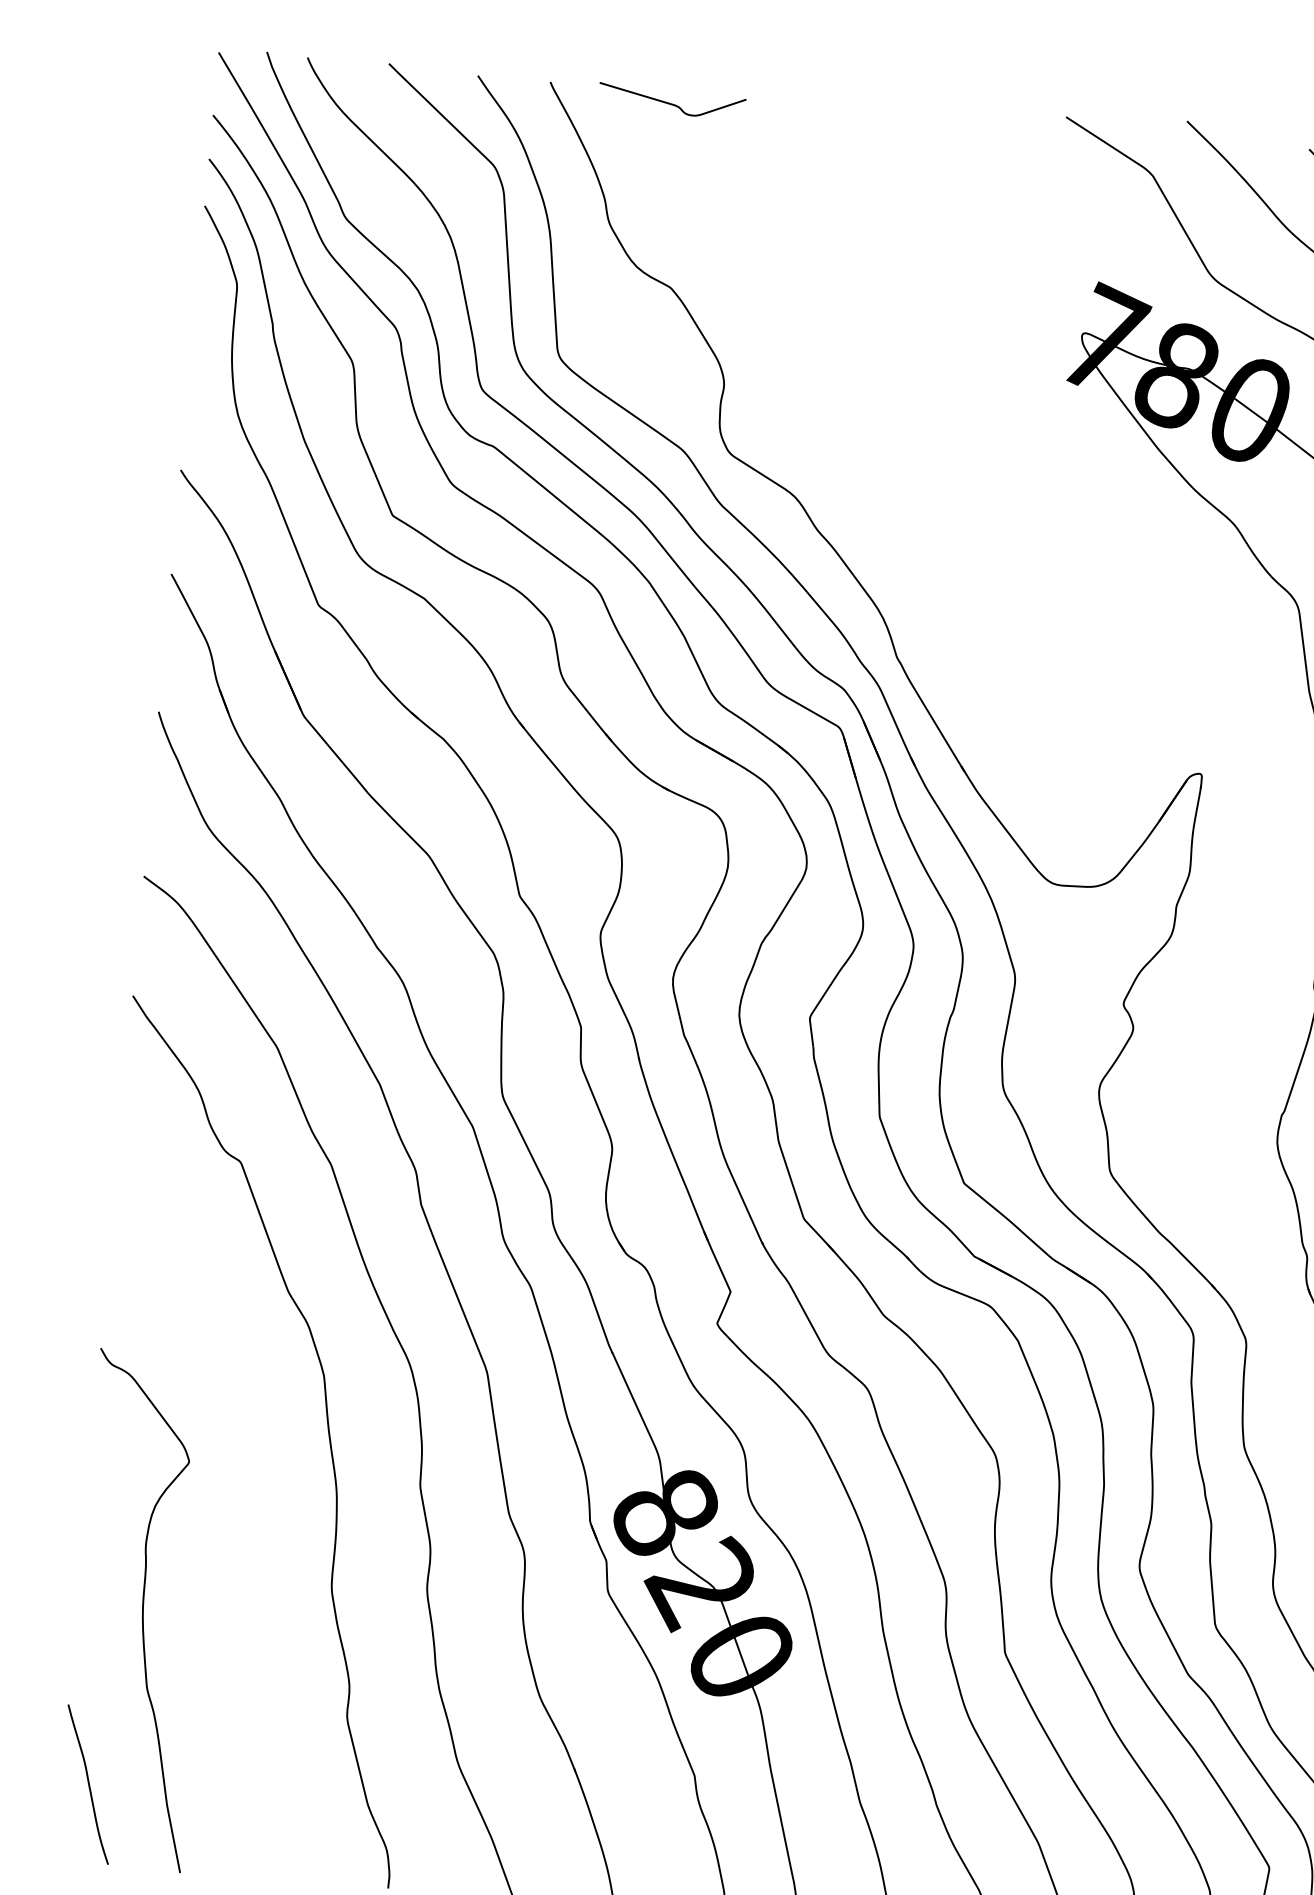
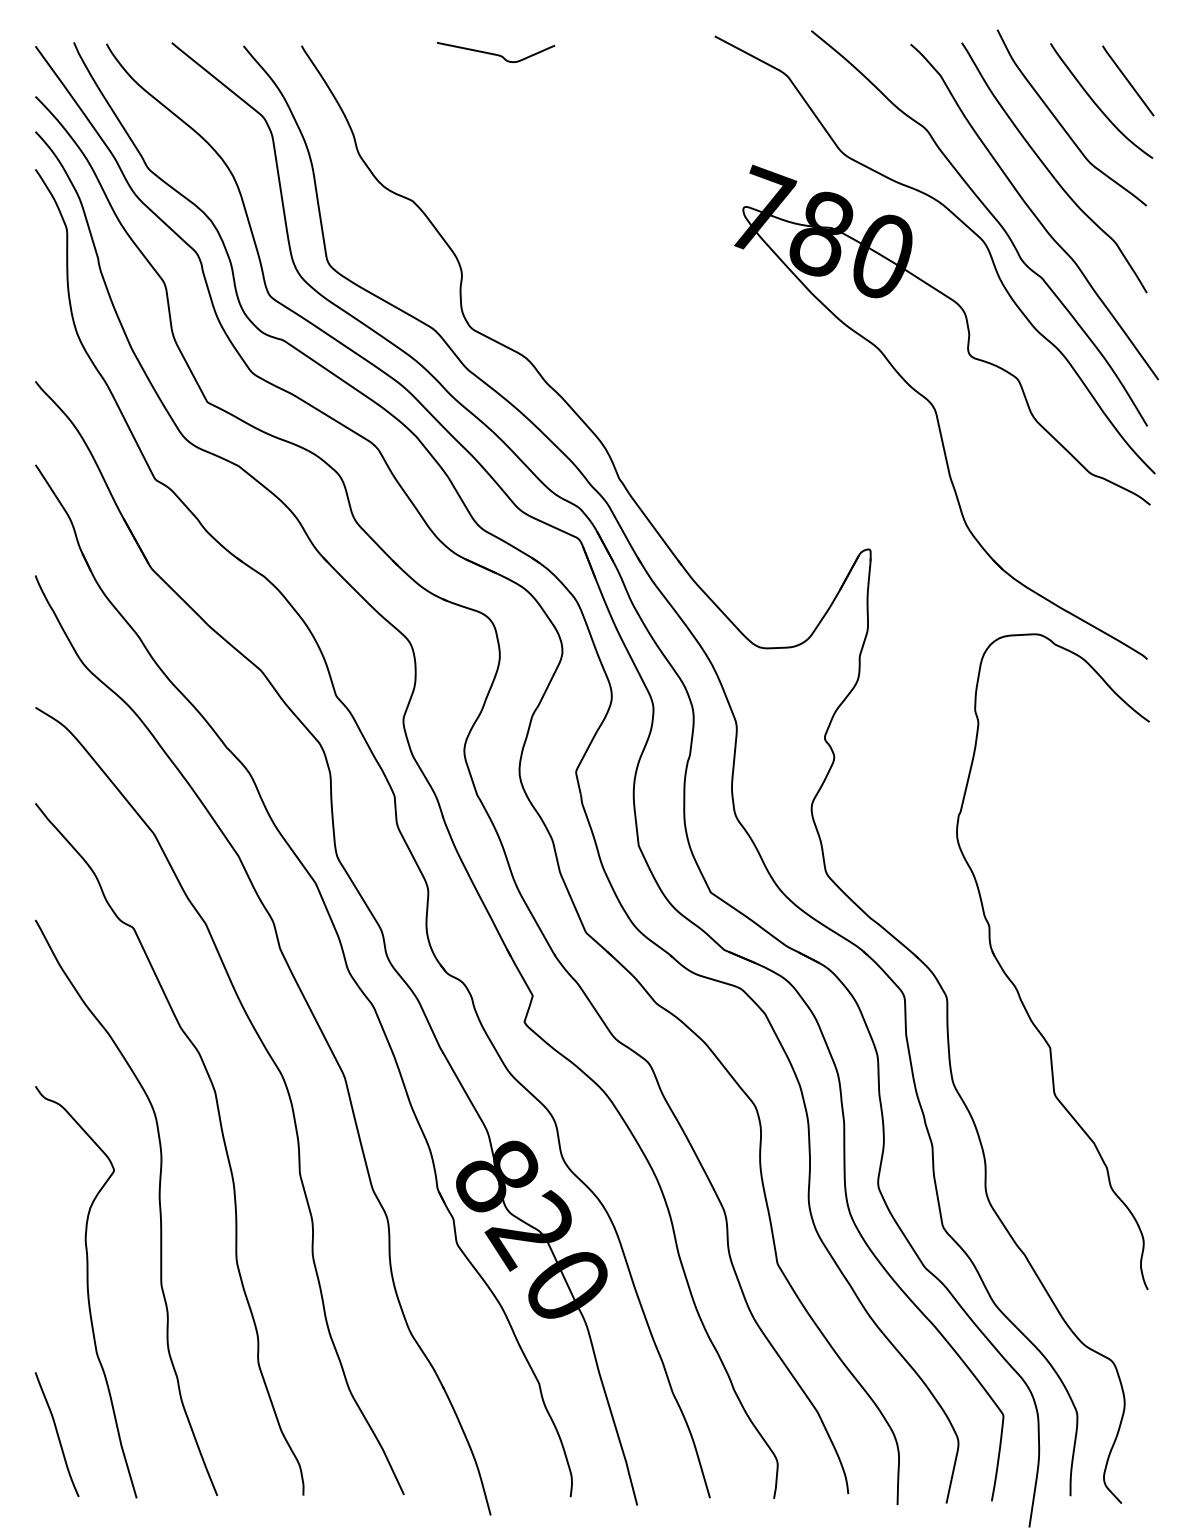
curve: (671, 102) -> (495, 53), moved
curve: (240, 1505) -> (158, 1201), added

